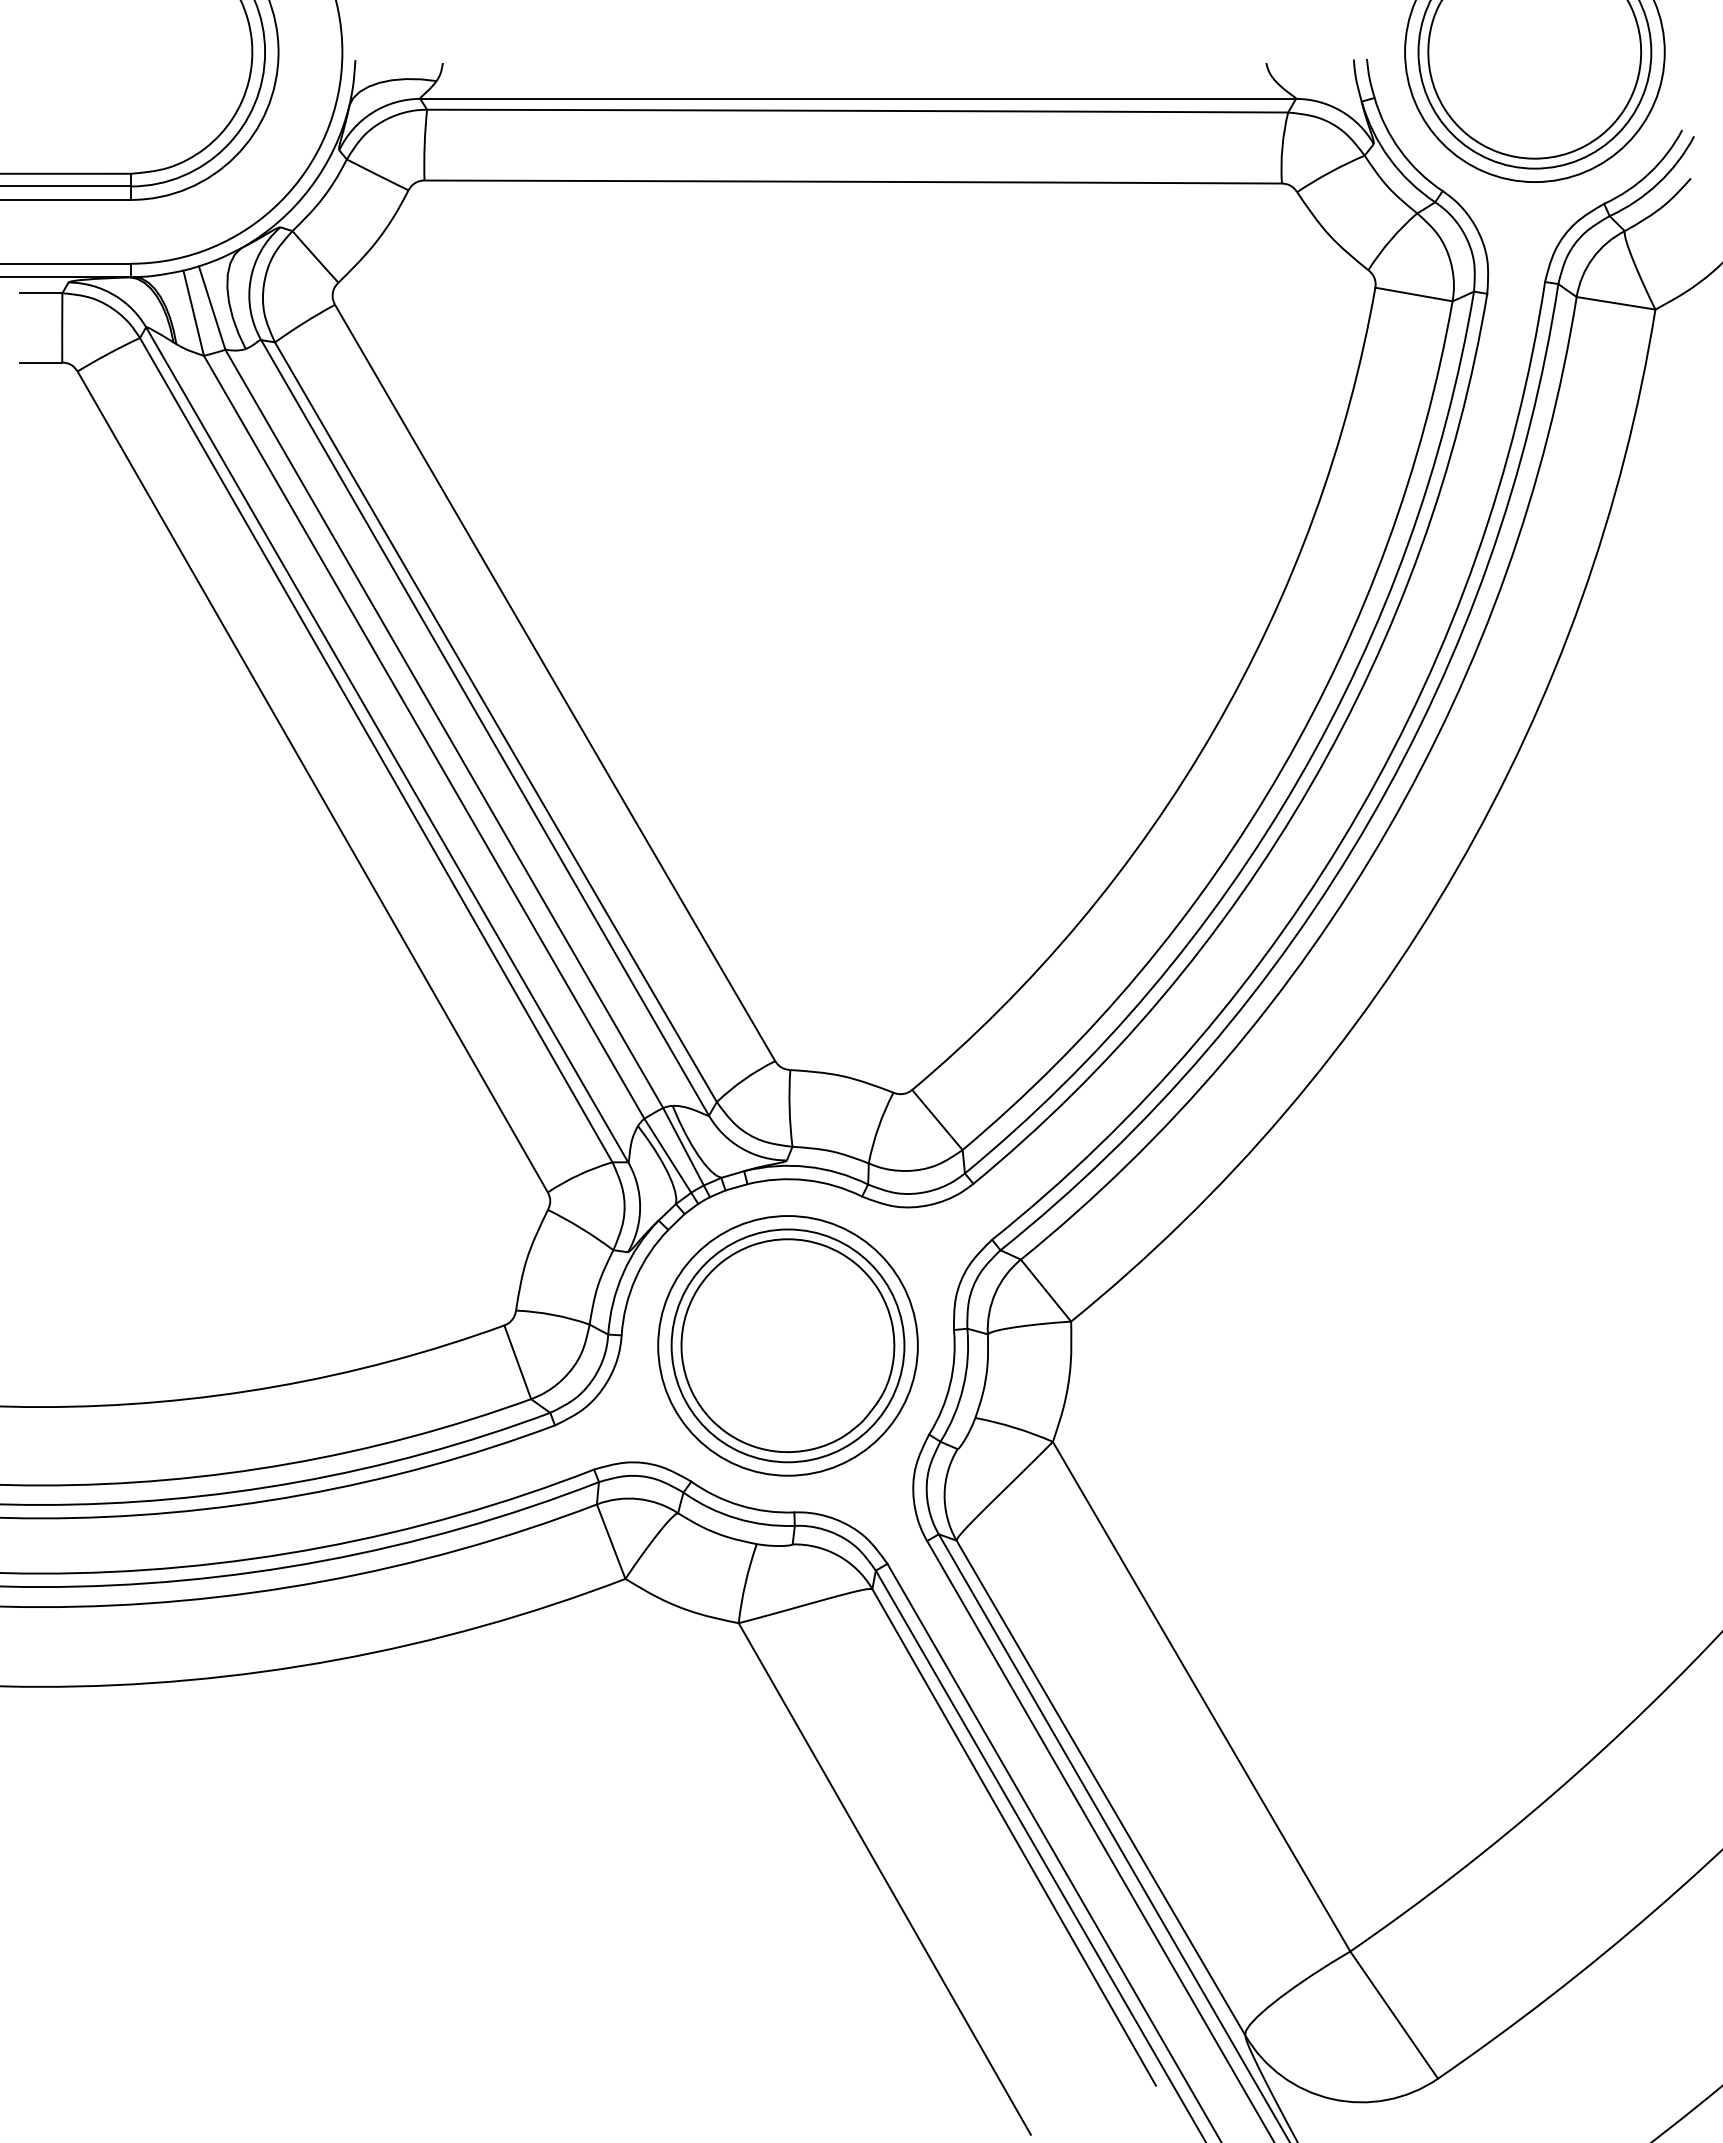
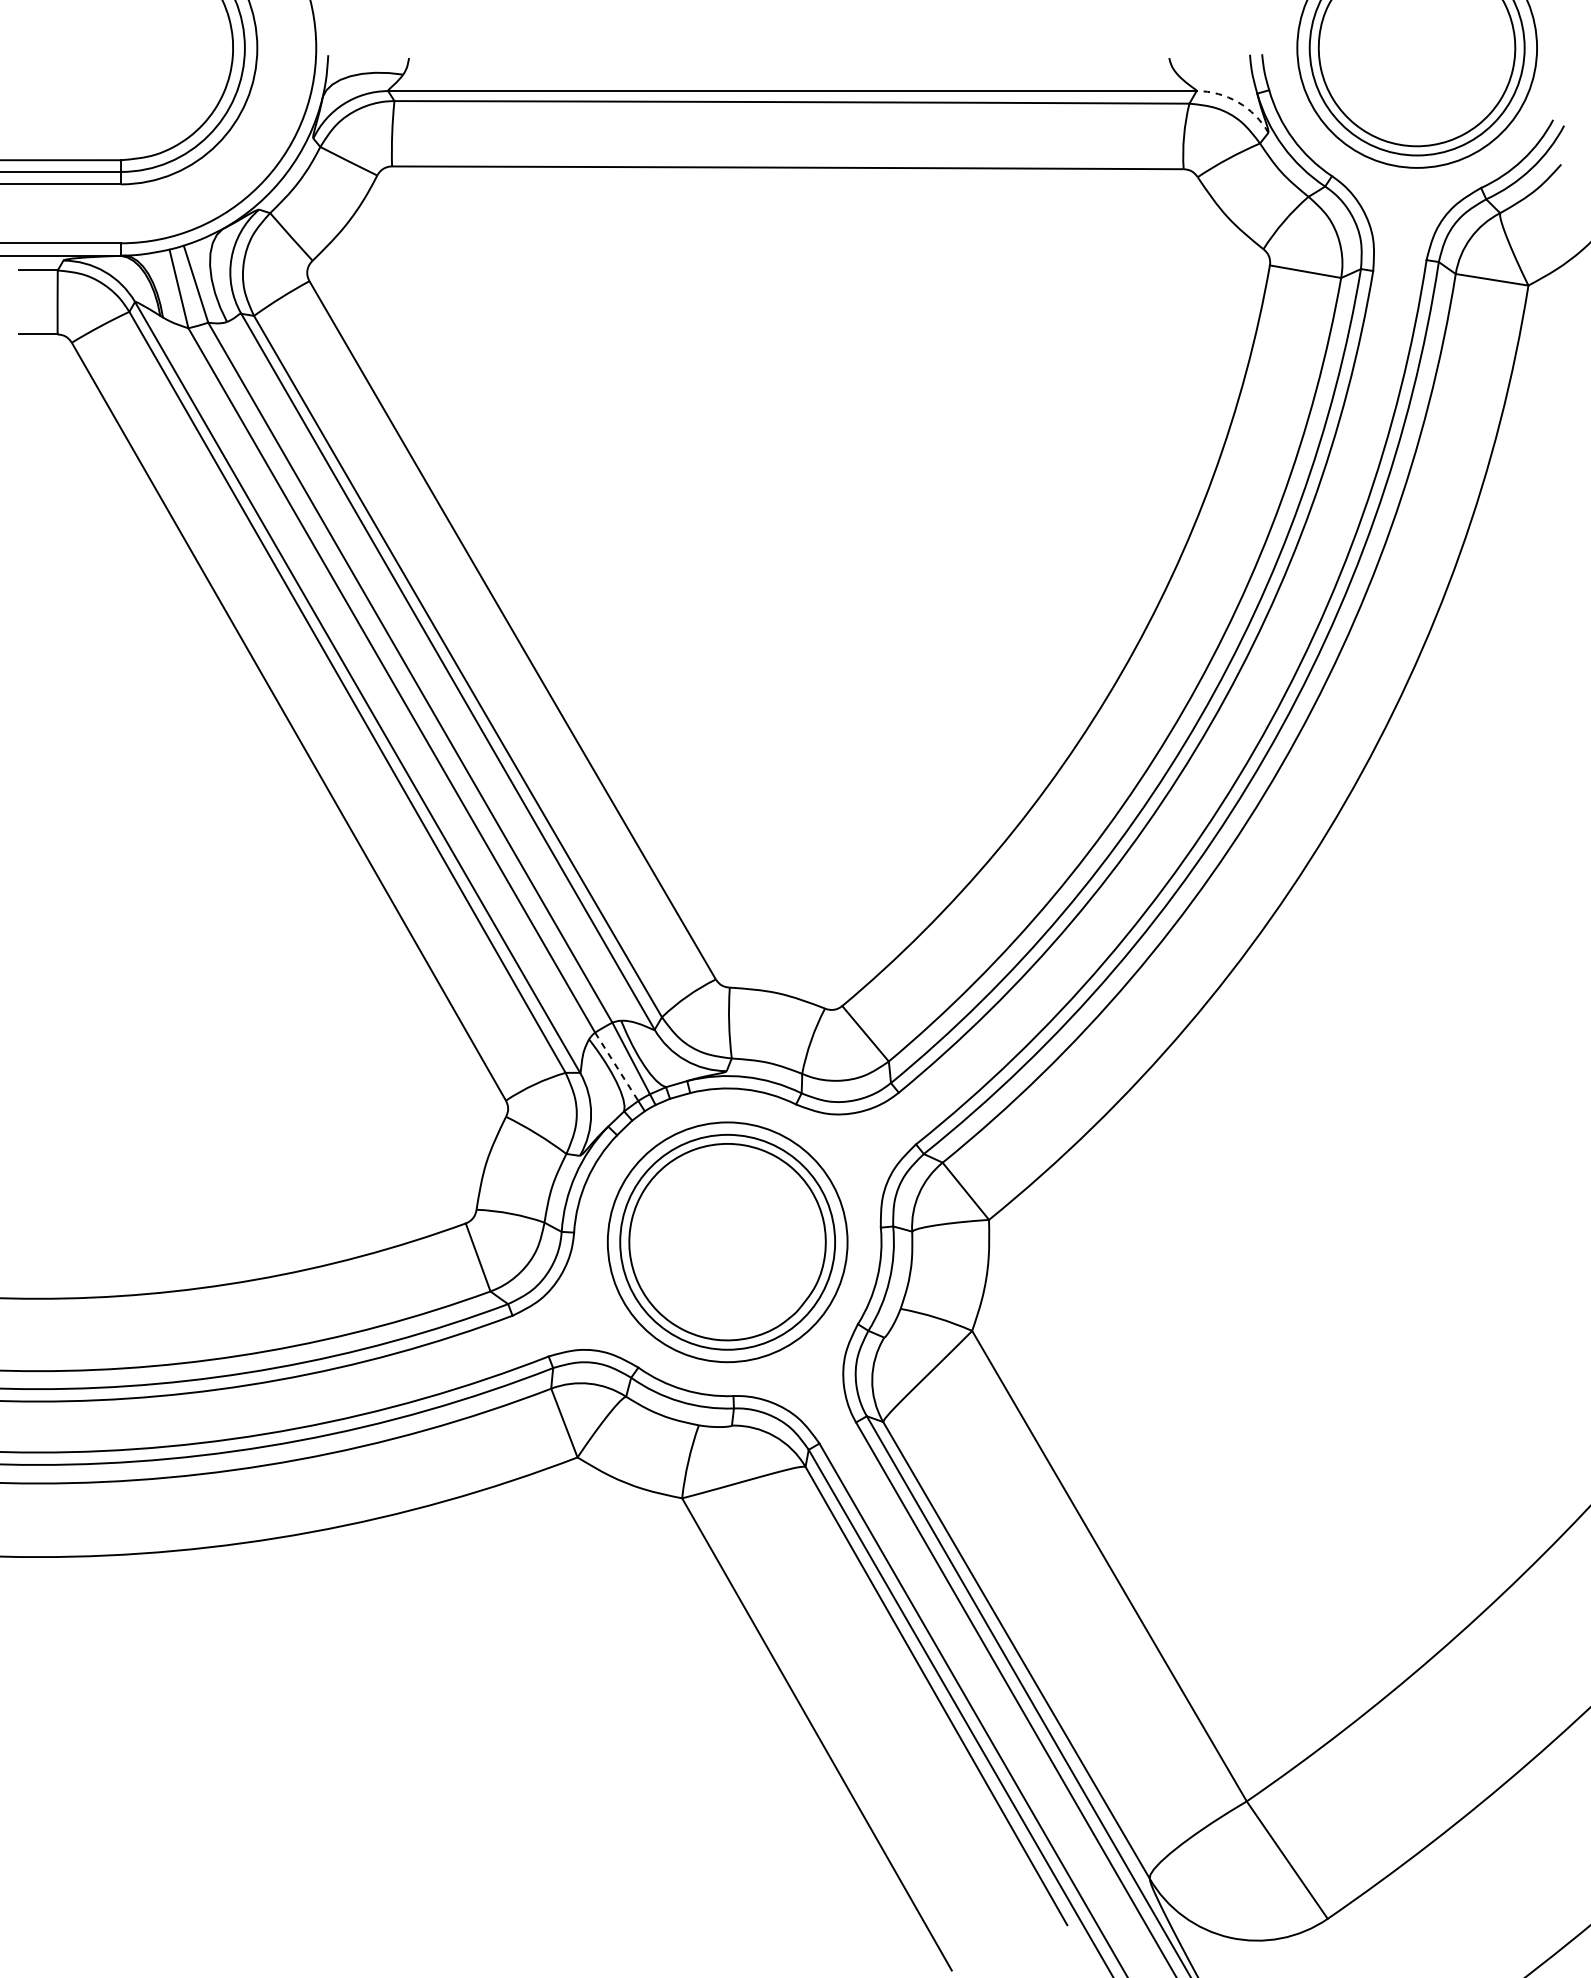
arc: (1340, 111) -> (1237, 102), solid -> dashed
line: (667, 1155) -> (616, 1066), solid -> dashed

